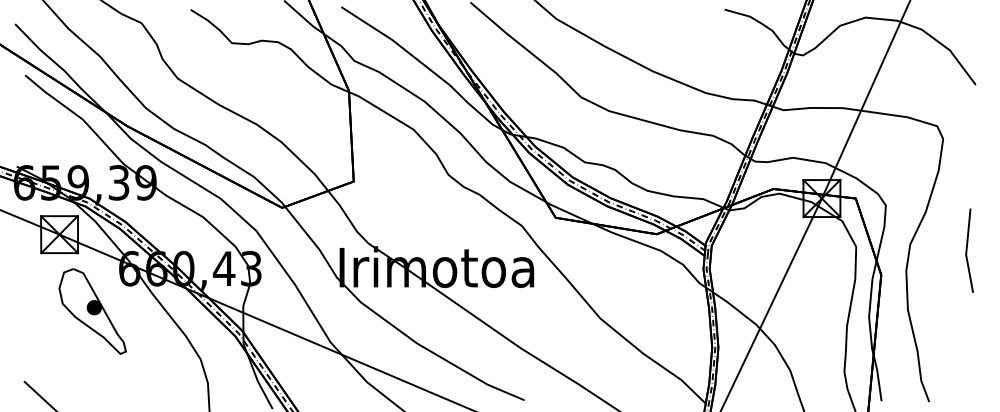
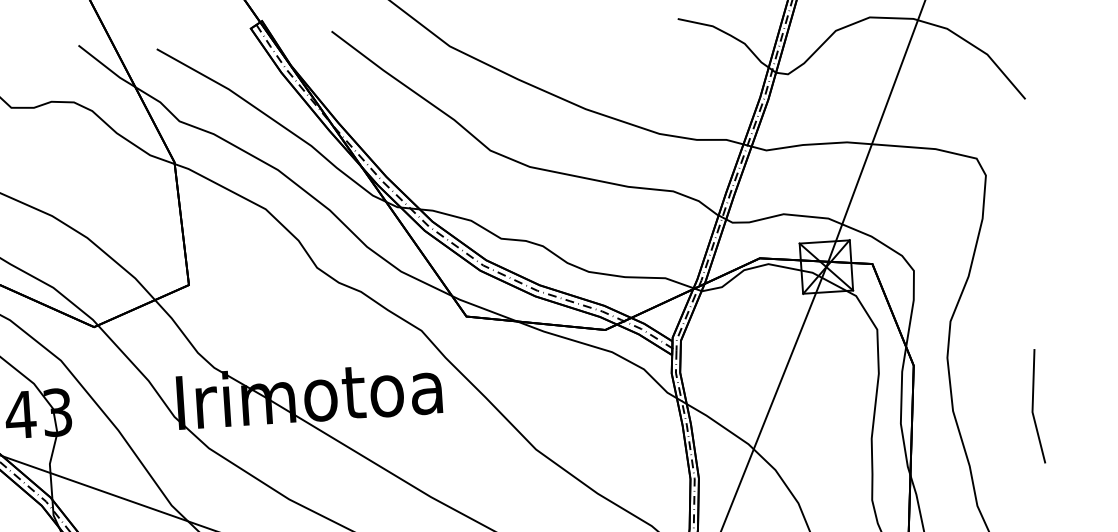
line: (967, 250) -> (1034, 406), moved

